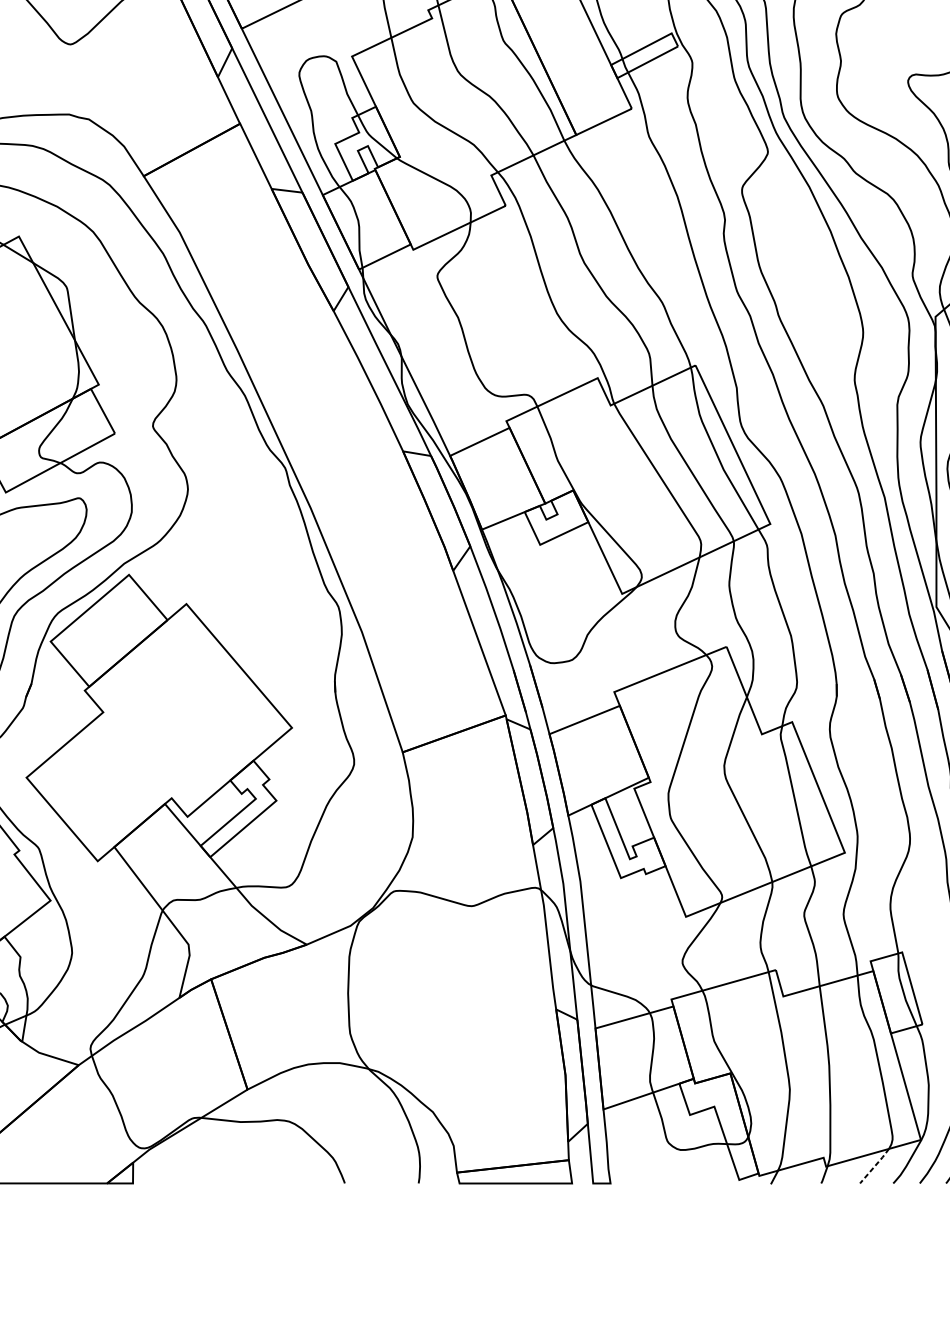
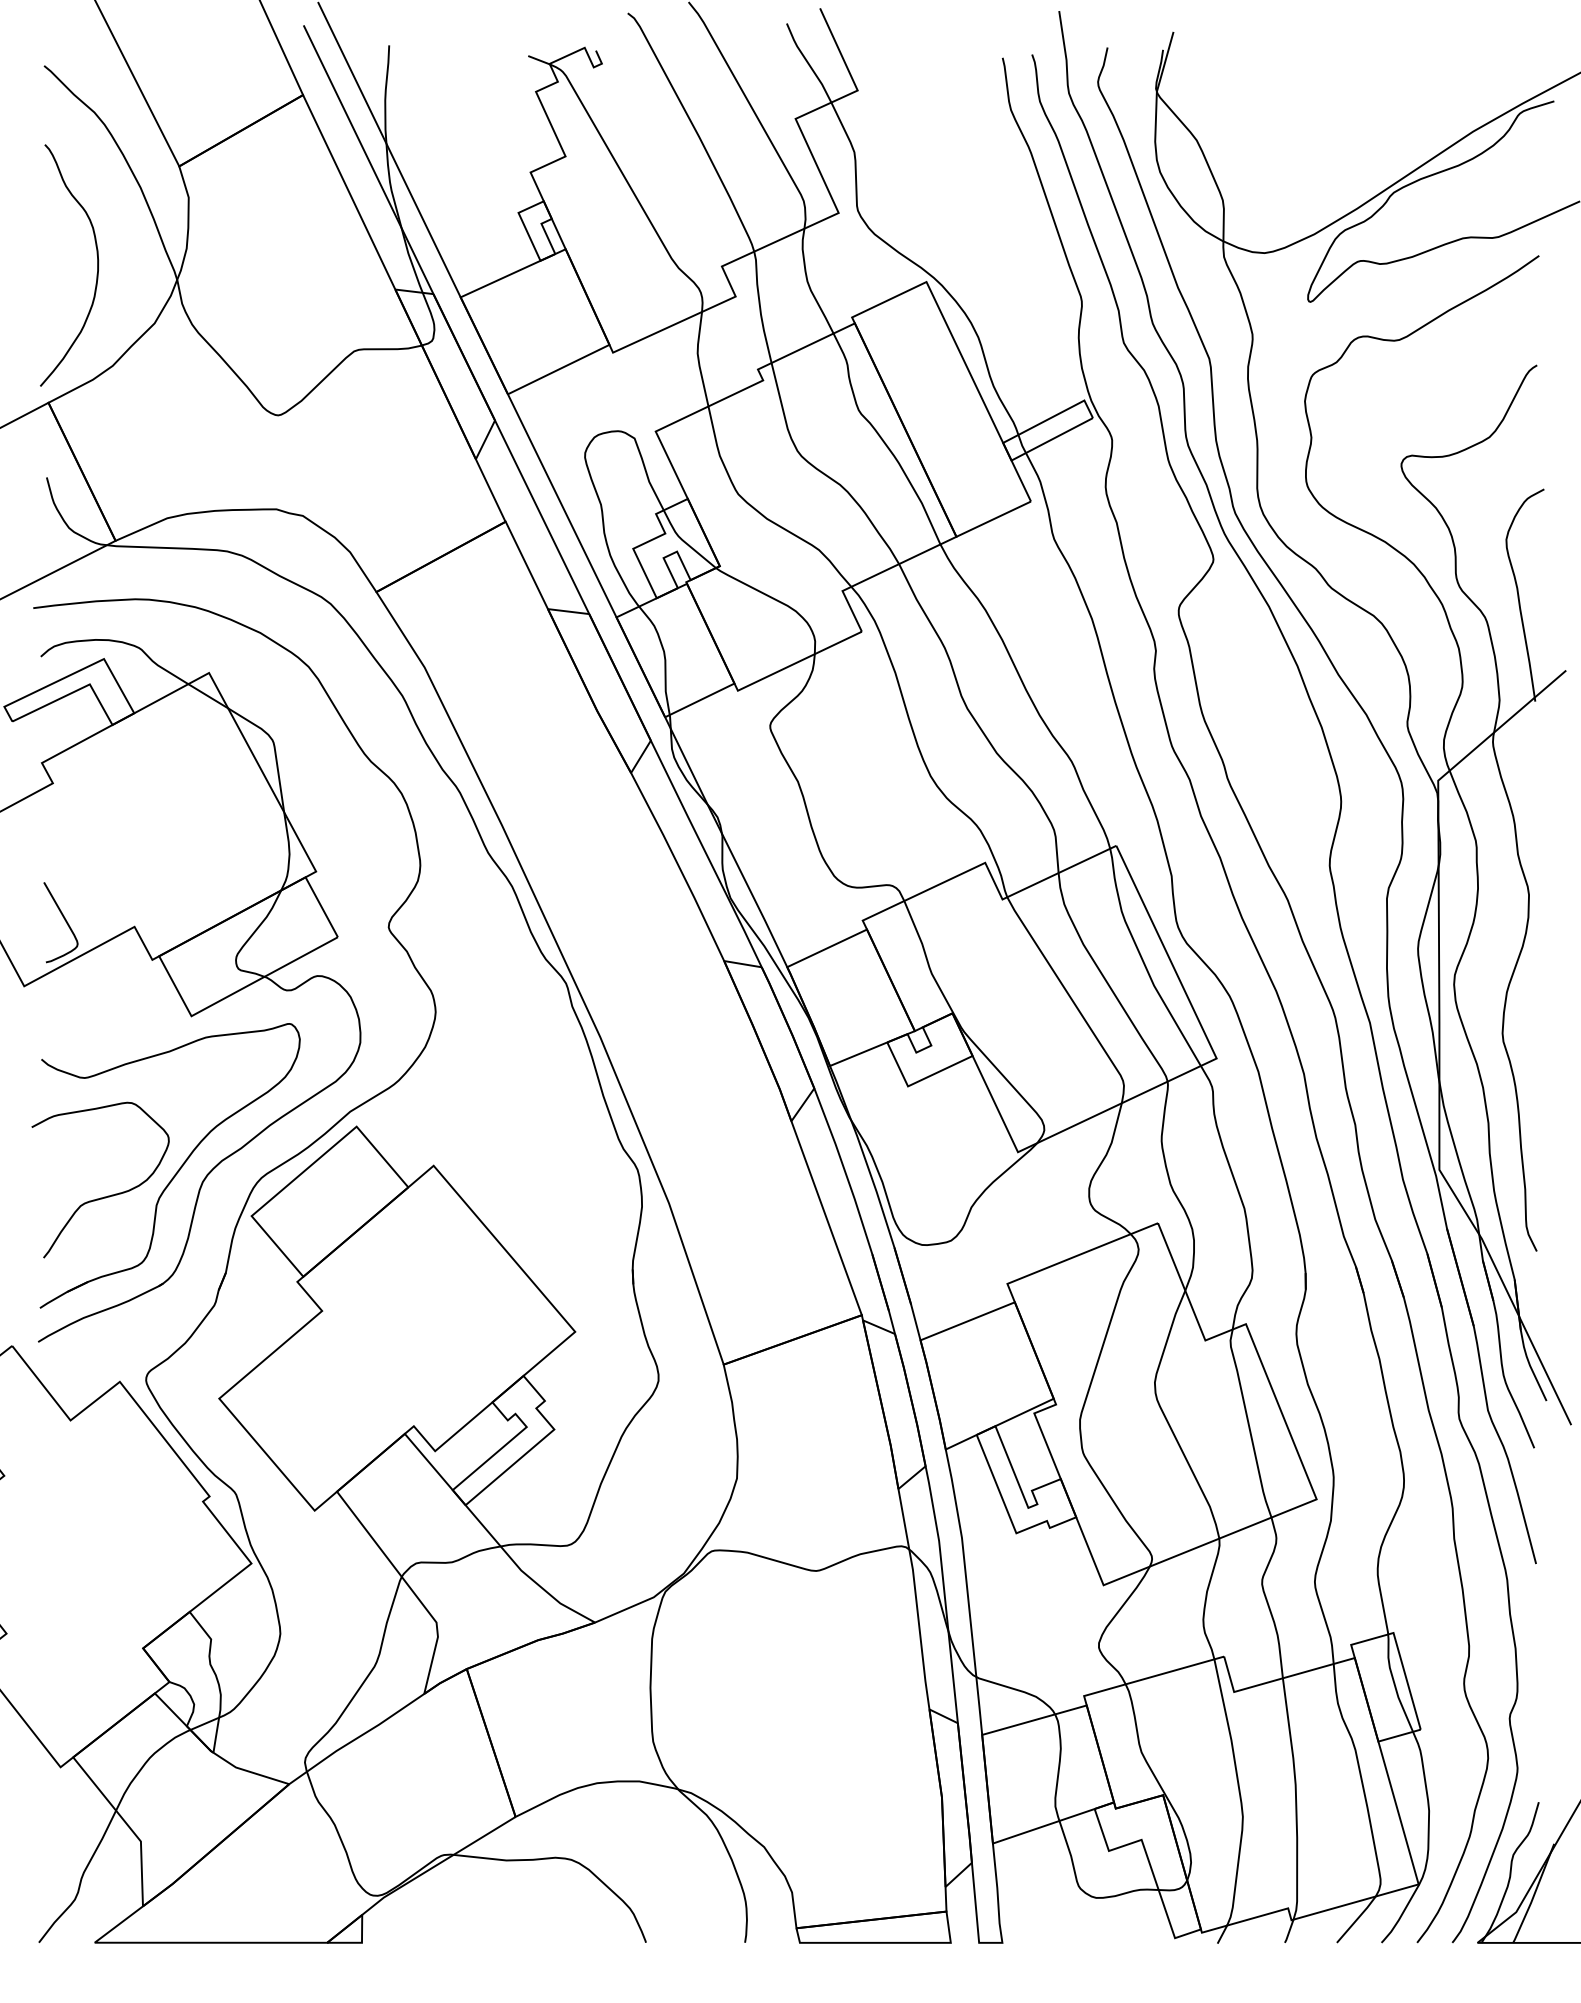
line: (874, 1166) -> (1356, 1919), dashed -> solid

